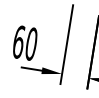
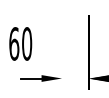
text: (25, 42) -> (20, 43), moved
line: (67, 44) -> (62, 48), removed

